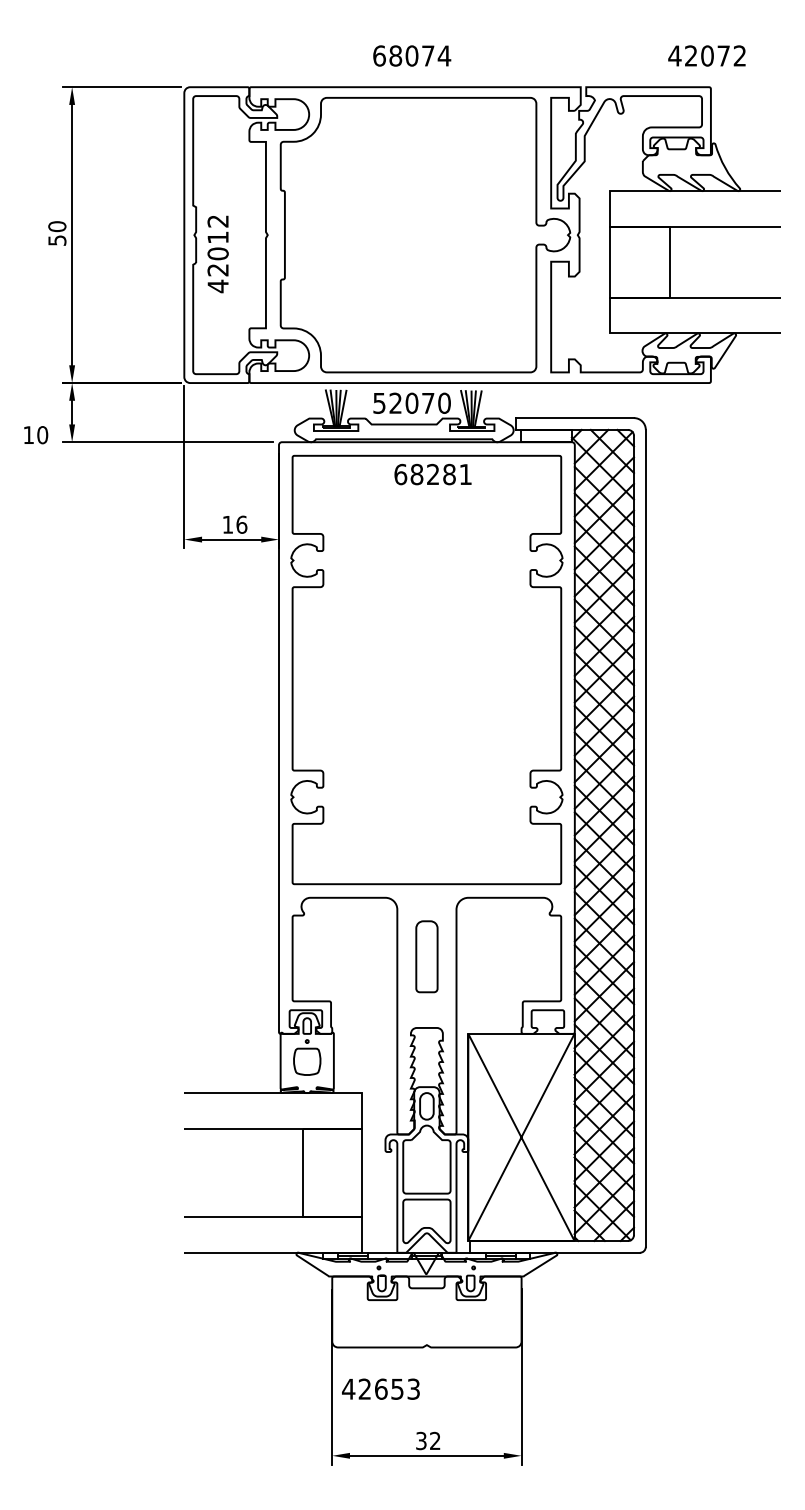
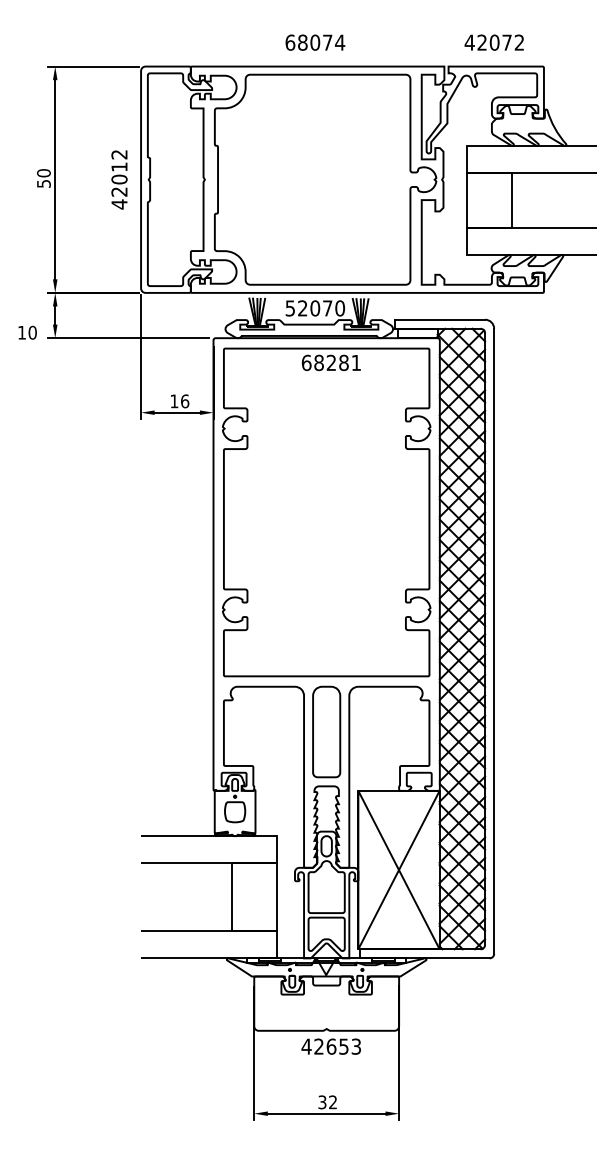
text: (706, 55) -> (493, 42), moved
text: (217, 254) -> (119, 180), moved
part: (426, 956) -> (326, 731), size x1.67
text: (380, 1388) -> (330, 1046), moved

